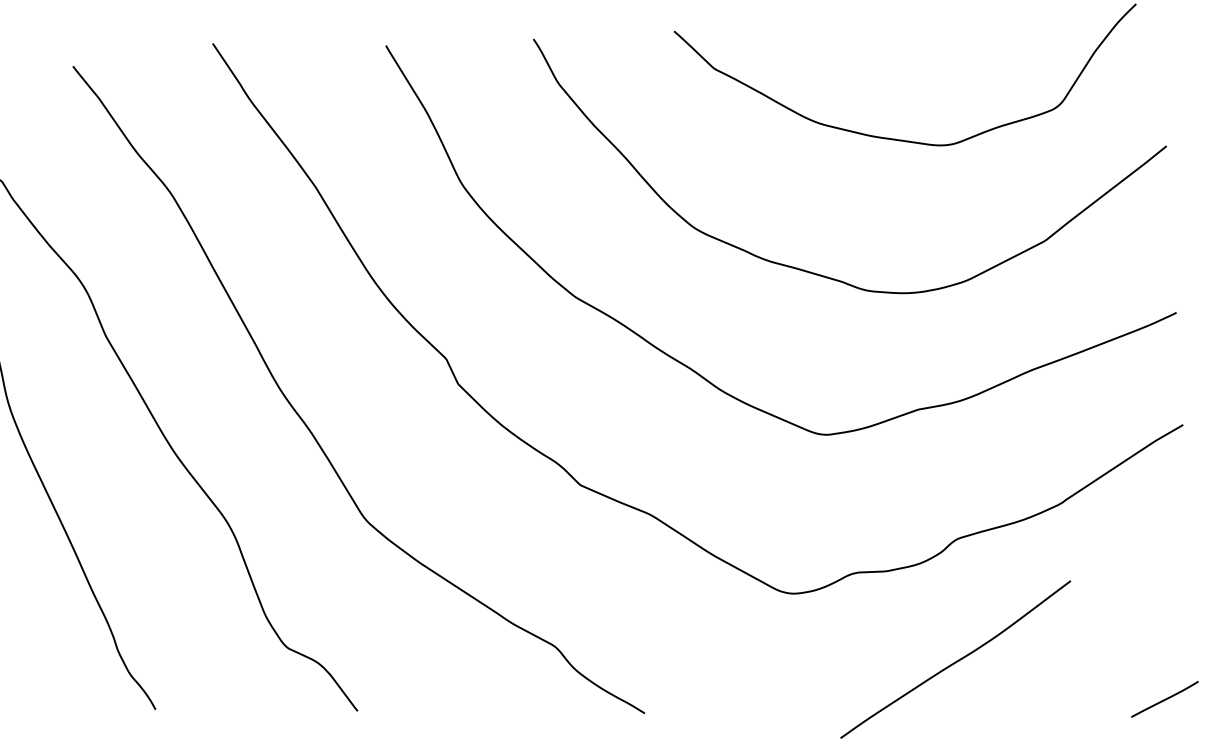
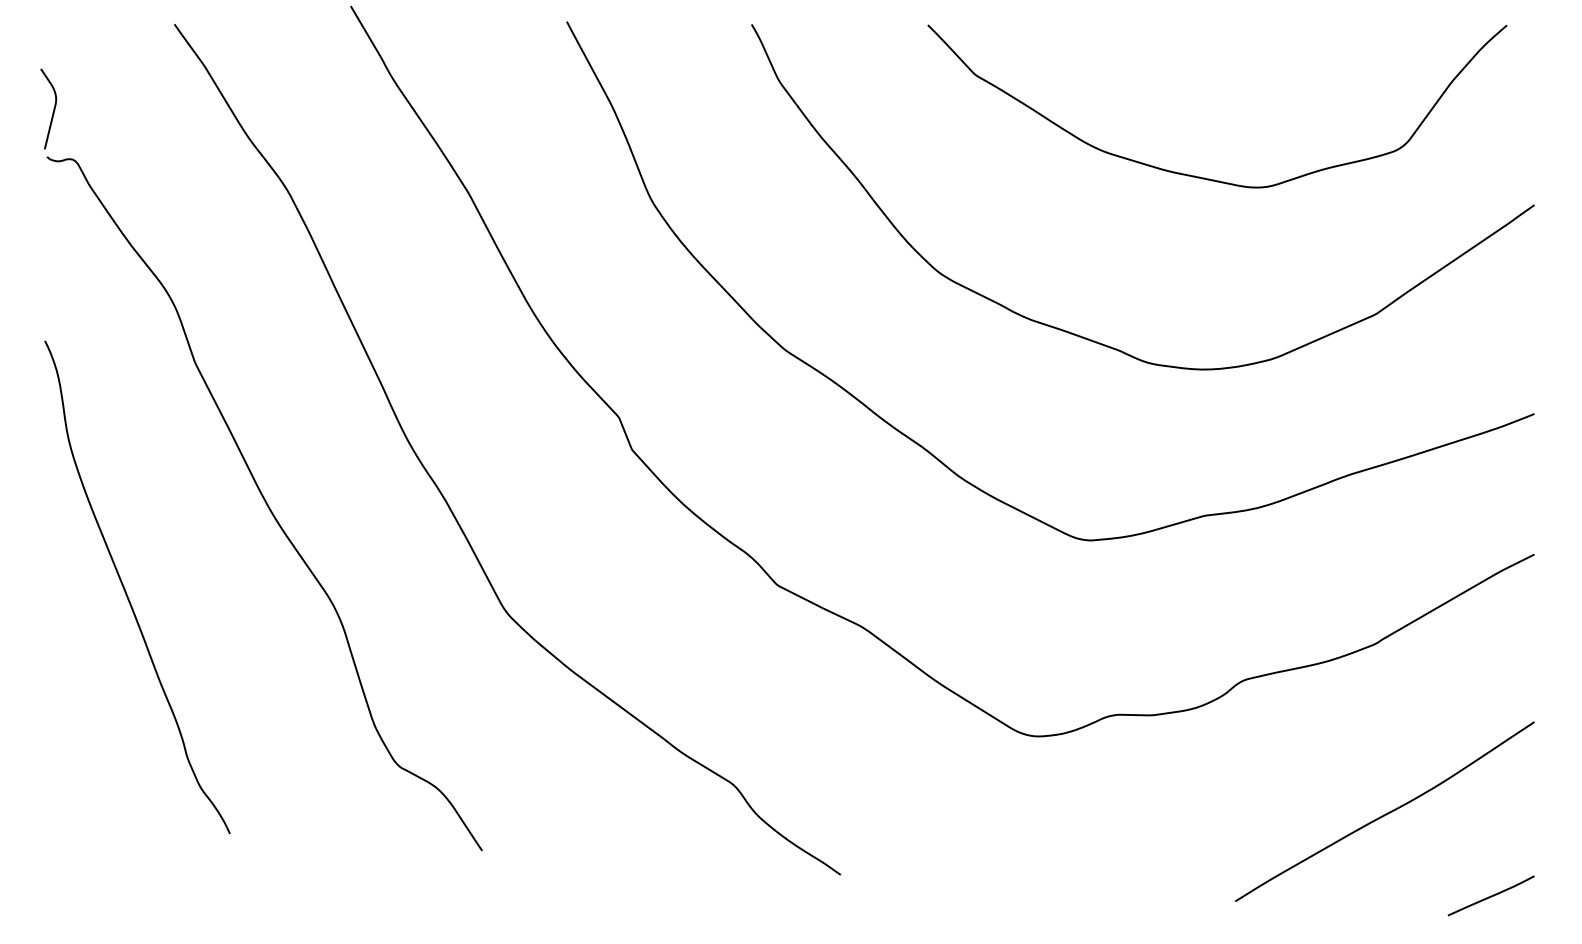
curve: (956, 661) -> (1385, 813), moved

